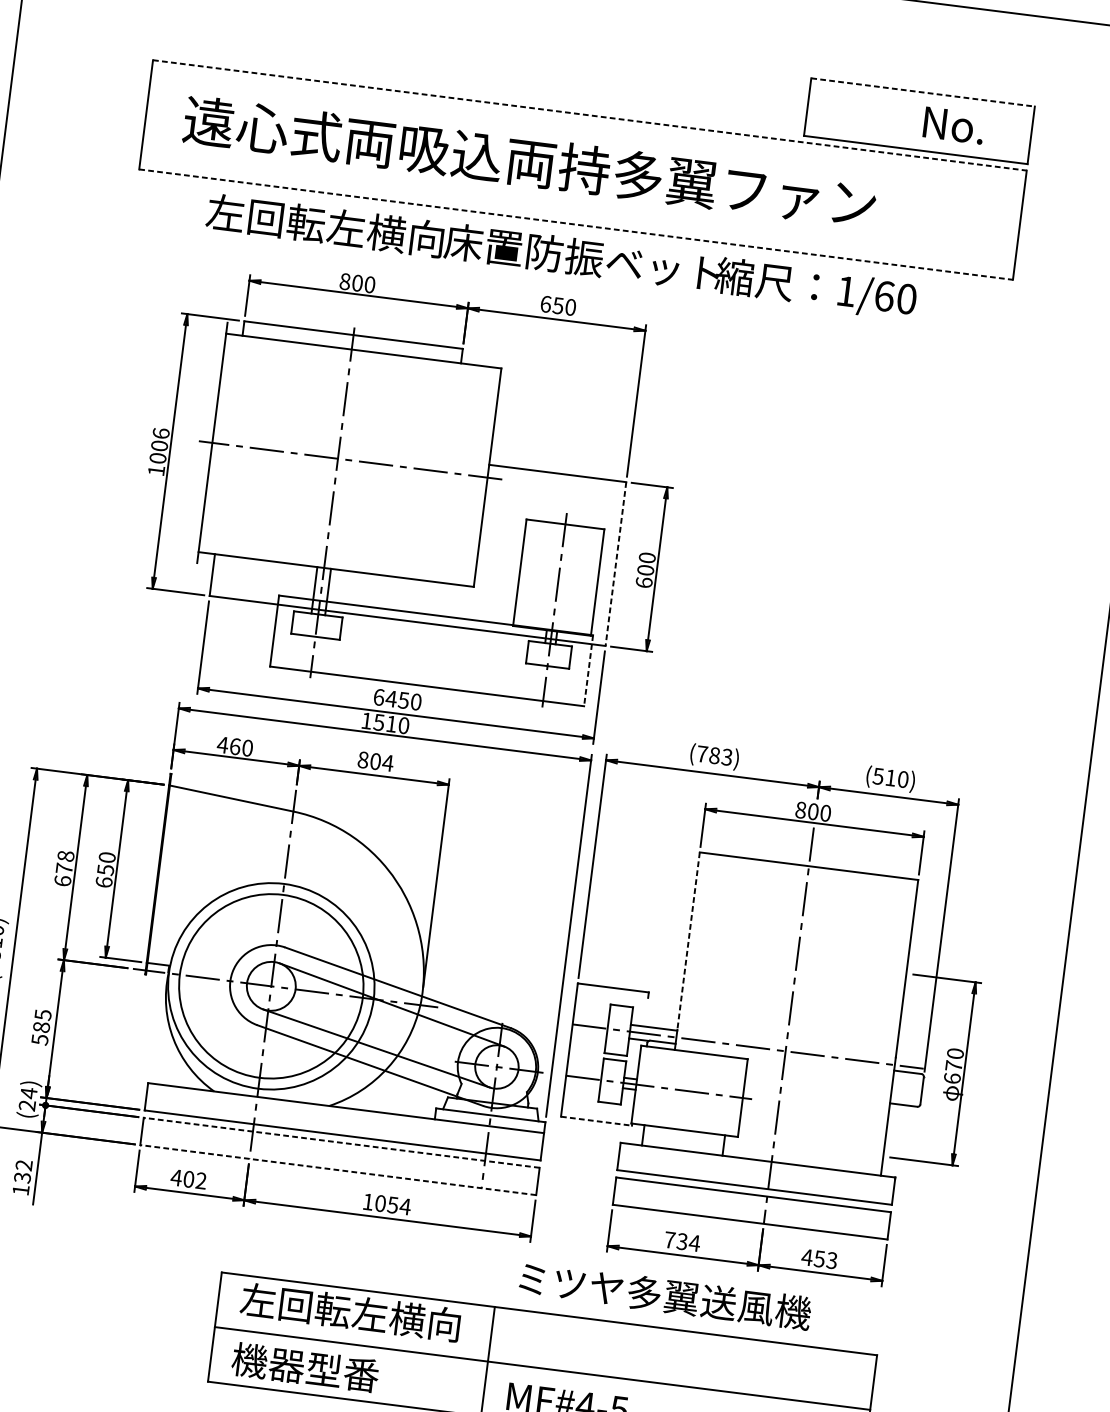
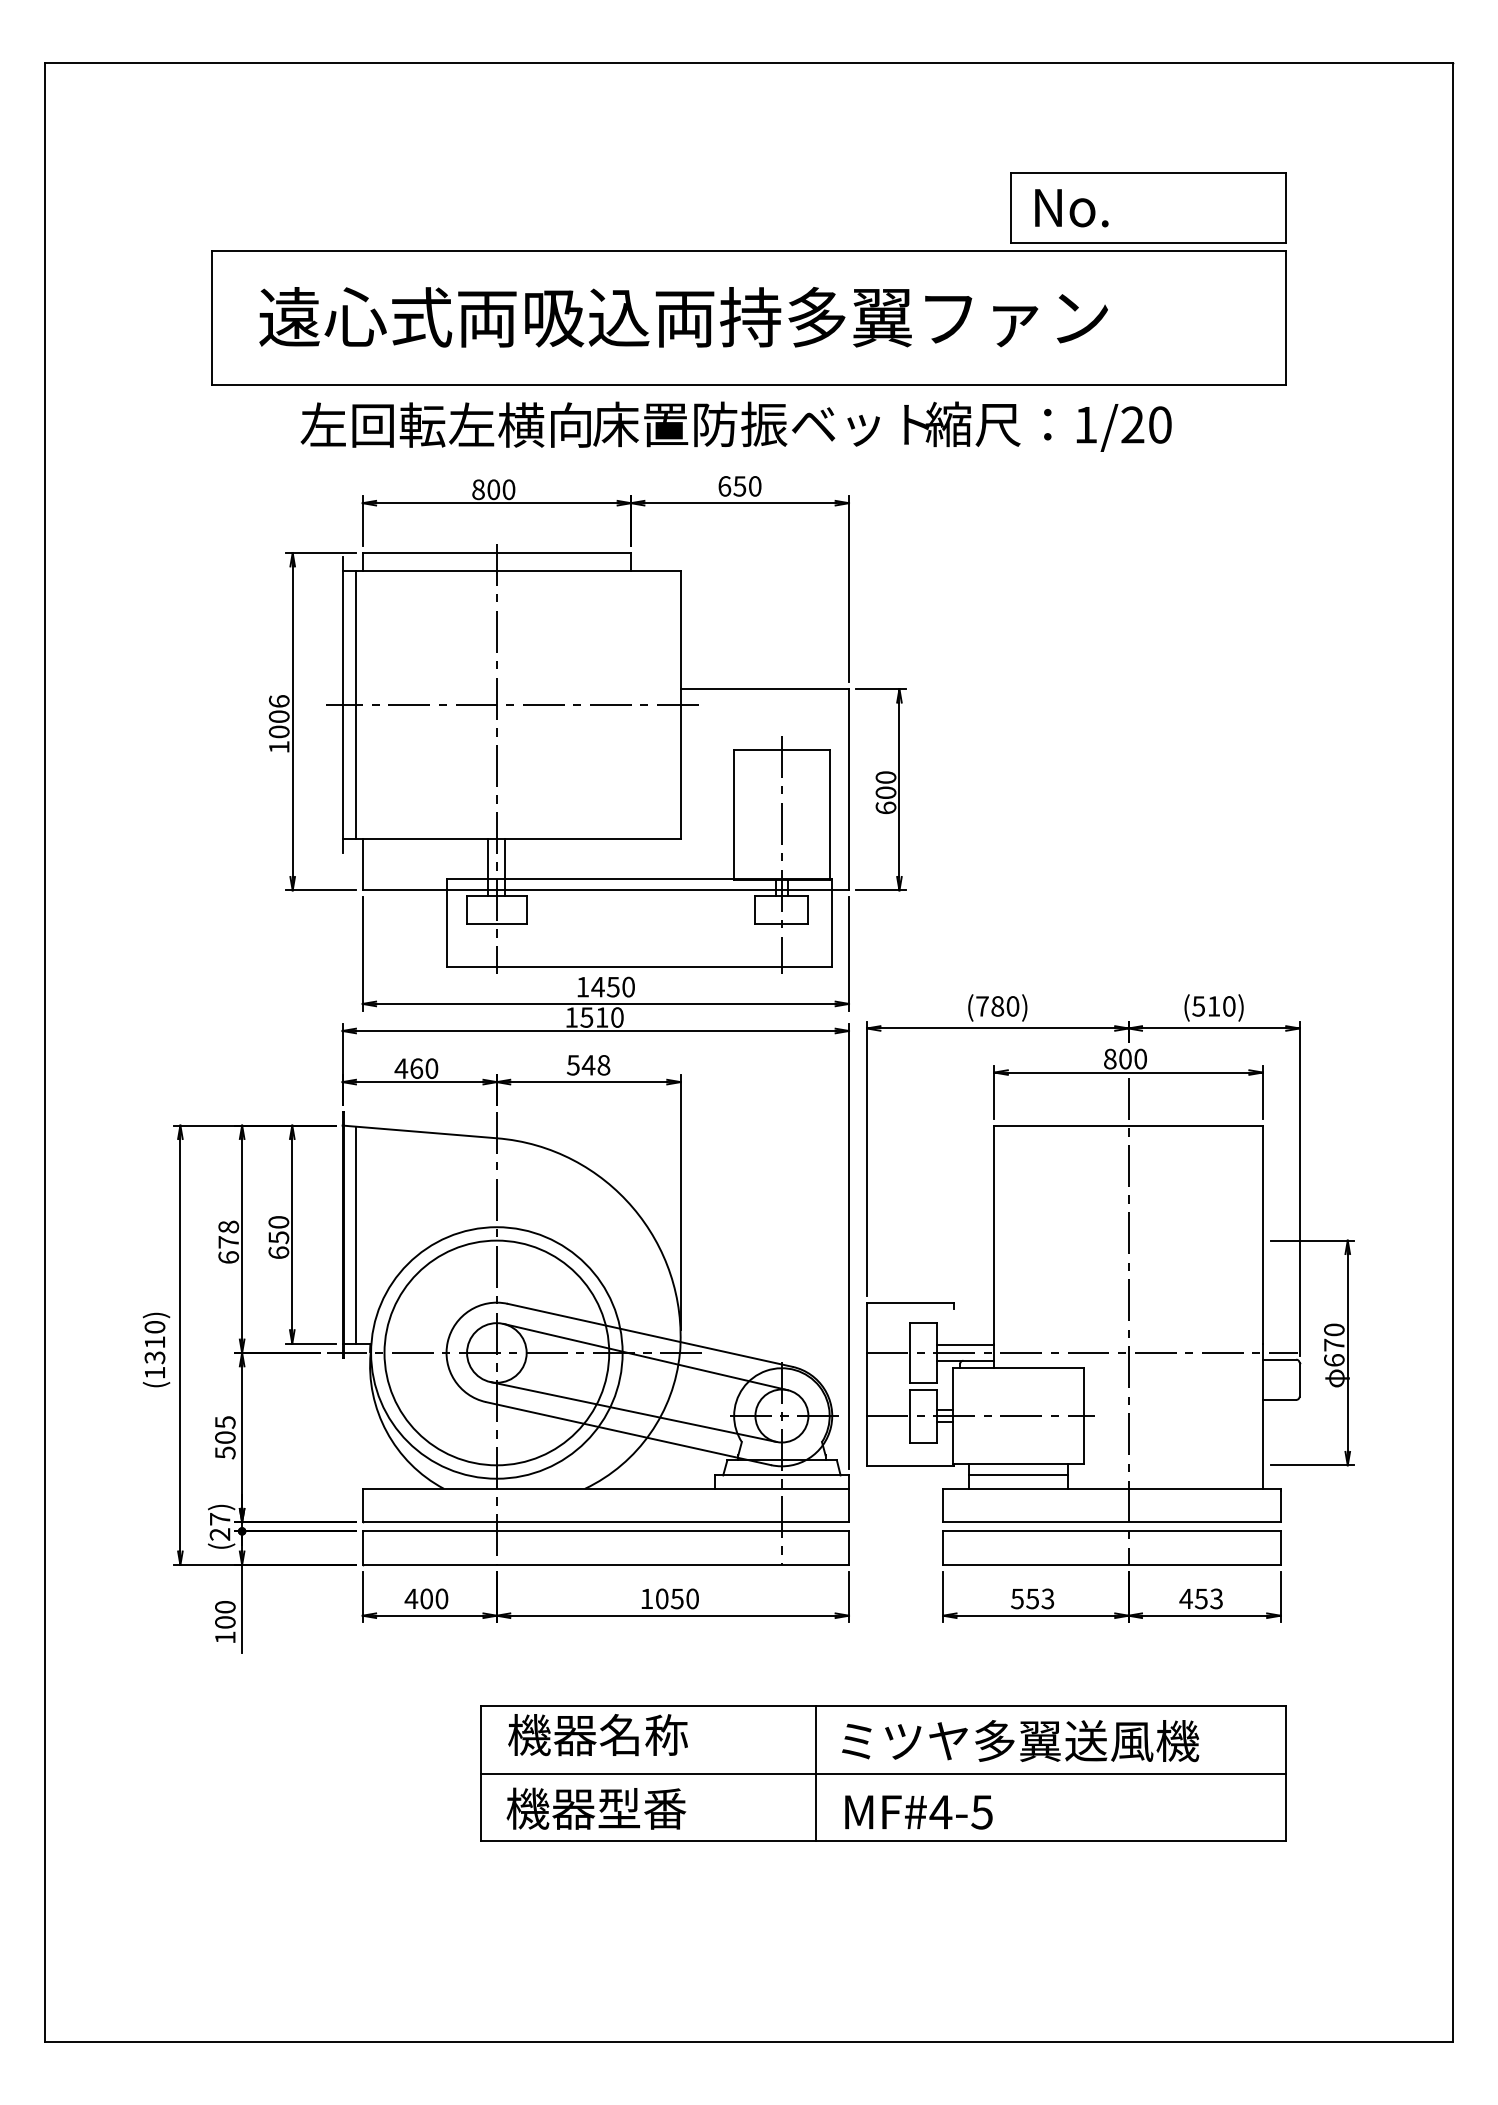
line: (923, 92) -> (1148, 172), dashed -> solid
line: (590, 115) -> (749, 251), dashed -> solid
text: (953, 125) -> (1071, 208), moved
line: (576, 224) -> (749, 385), dashed -> solid
text: (884, 295) -> (1132, 424), 1/60 -> 1/20
line: (223, 443) -> (356, 704), added
line: (616, 563) -> (849, 789), dashed -> solid
line: (588, 670) -> (832, 922), dashed -> solid
text: (379, 696) -> (583, 986), 6450 -> 1450
text: (726, 757) -> (1012, 1006), (783) -> (780)
text: (375, 761) -> (588, 1065), 804 -> 548
line: (169, 875) -> (356, 1234), added
line: (688, 941) -> (994, 1234), dashed -> solid
text: (41, 1027) -> (225, 1437), 585 -> 505
text: (29, 1093) -> (220, 1519), (24) -> (27)
line: (596, 1121) -> (910, 1466), dashed -> solid
line: (683, 1139) -> (1018, 1475), added
line: (341, 1142) -> (605, 1531), dashed -> solid
line: (338, 1169) -> (605, 1564), dashed -> solid
text: (23, 1171) -> (225, 1614), 132 -> 100
text: (201, 1180) -> (441, 1598), 402 -> 400
text: (405, 1206) -> (692, 1598), 1054 -> 1050
text: (682, 1241) -> (1032, 1598), 734 -> 553
text: (665, 1296) -> (1020, 1741), moved
text: (350, 1312) -> (642, 1735), 左回転左横向 -> 機器名称

